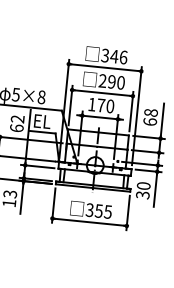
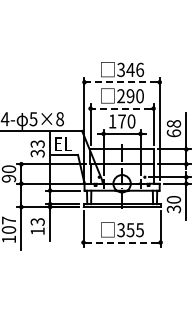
line: (104, 67) -> (121, 82), solid -> dashed
line: (102, 93) -> (122, 108), solid -> dashed
text: (17, 123) -> (37, 148), 62 -> 33
line: (90, 222) -> (122, 242), solid -> dashed

